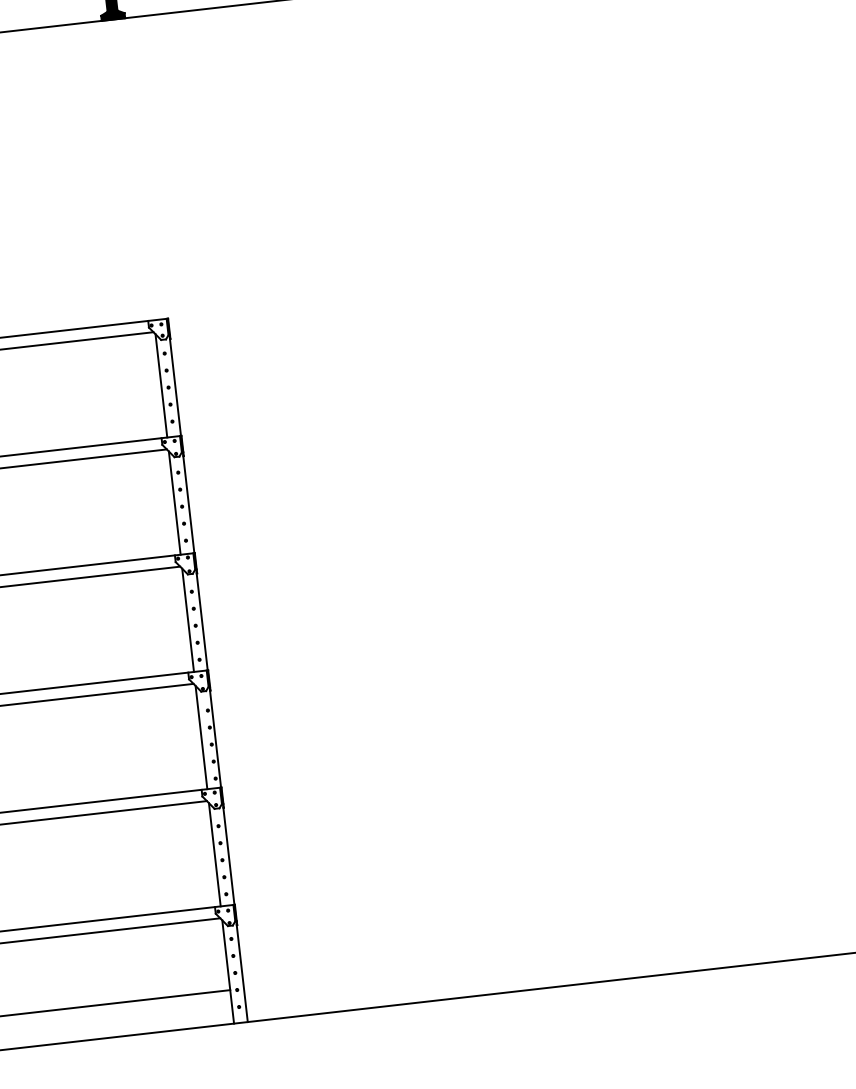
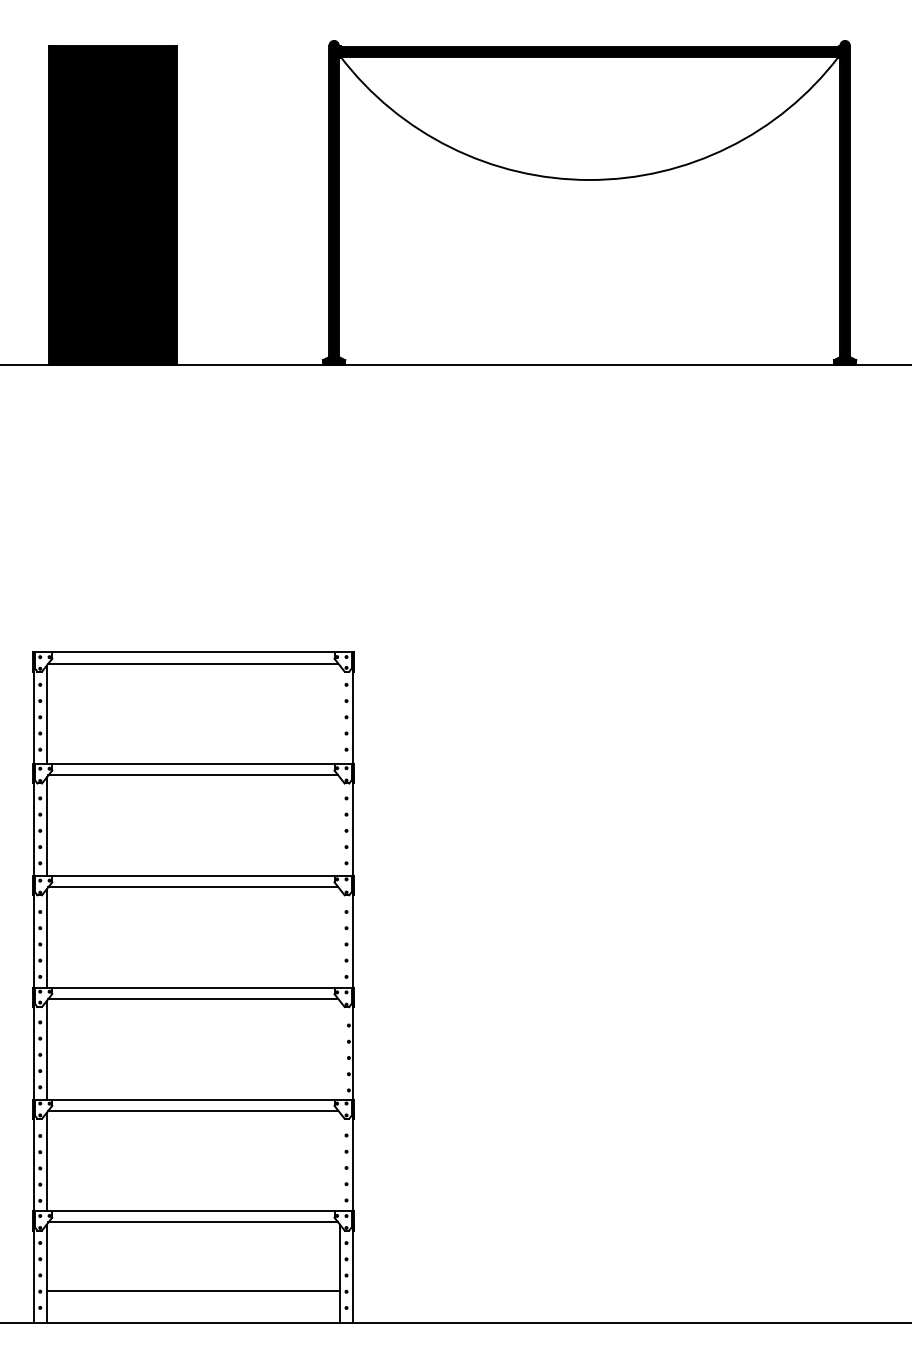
line: (160, 385) -> (339, 714), removed
line: (174, 502) -> (339, 826), removed
line: (187, 620) -> (339, 938), removed
line: (201, 737) -> (339, 1050), removed
line: (214, 854) -> (339, 1161), removed

